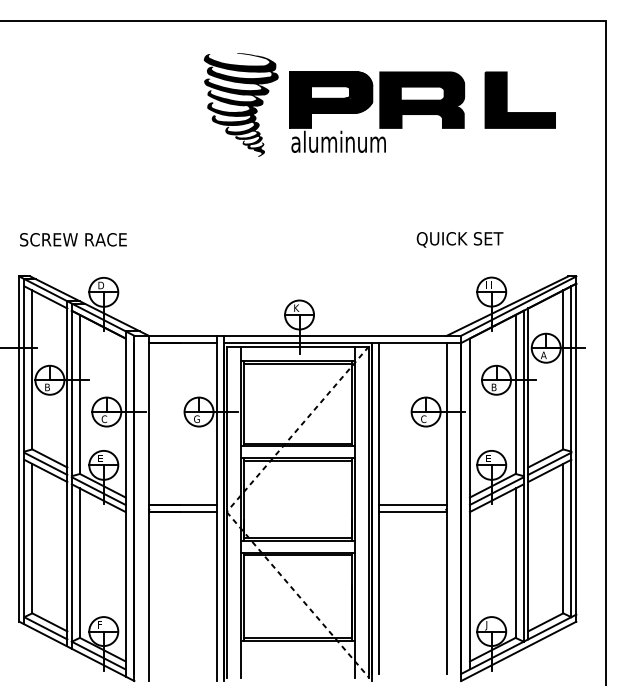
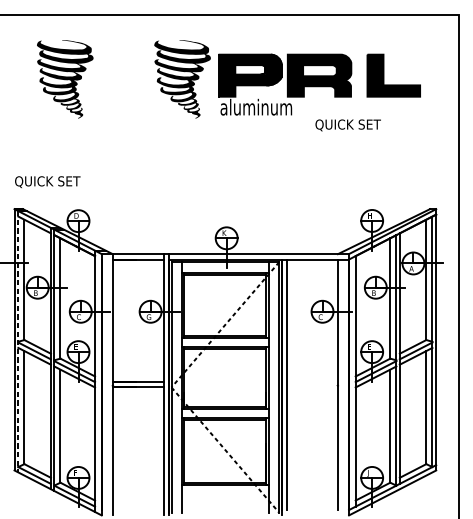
part: (85, 104) -> (64, 78), added
text: (459, 239) -> (347, 125), moved
text: (72, 240) -> (54, 181), SCREW RACE -> QUICK SET
line: (24, 451) -> (18, 341), solid -> dashed
line: (412, 504) -> (312, 381), removed
line: (412, 512) -> (312, 387), removed

